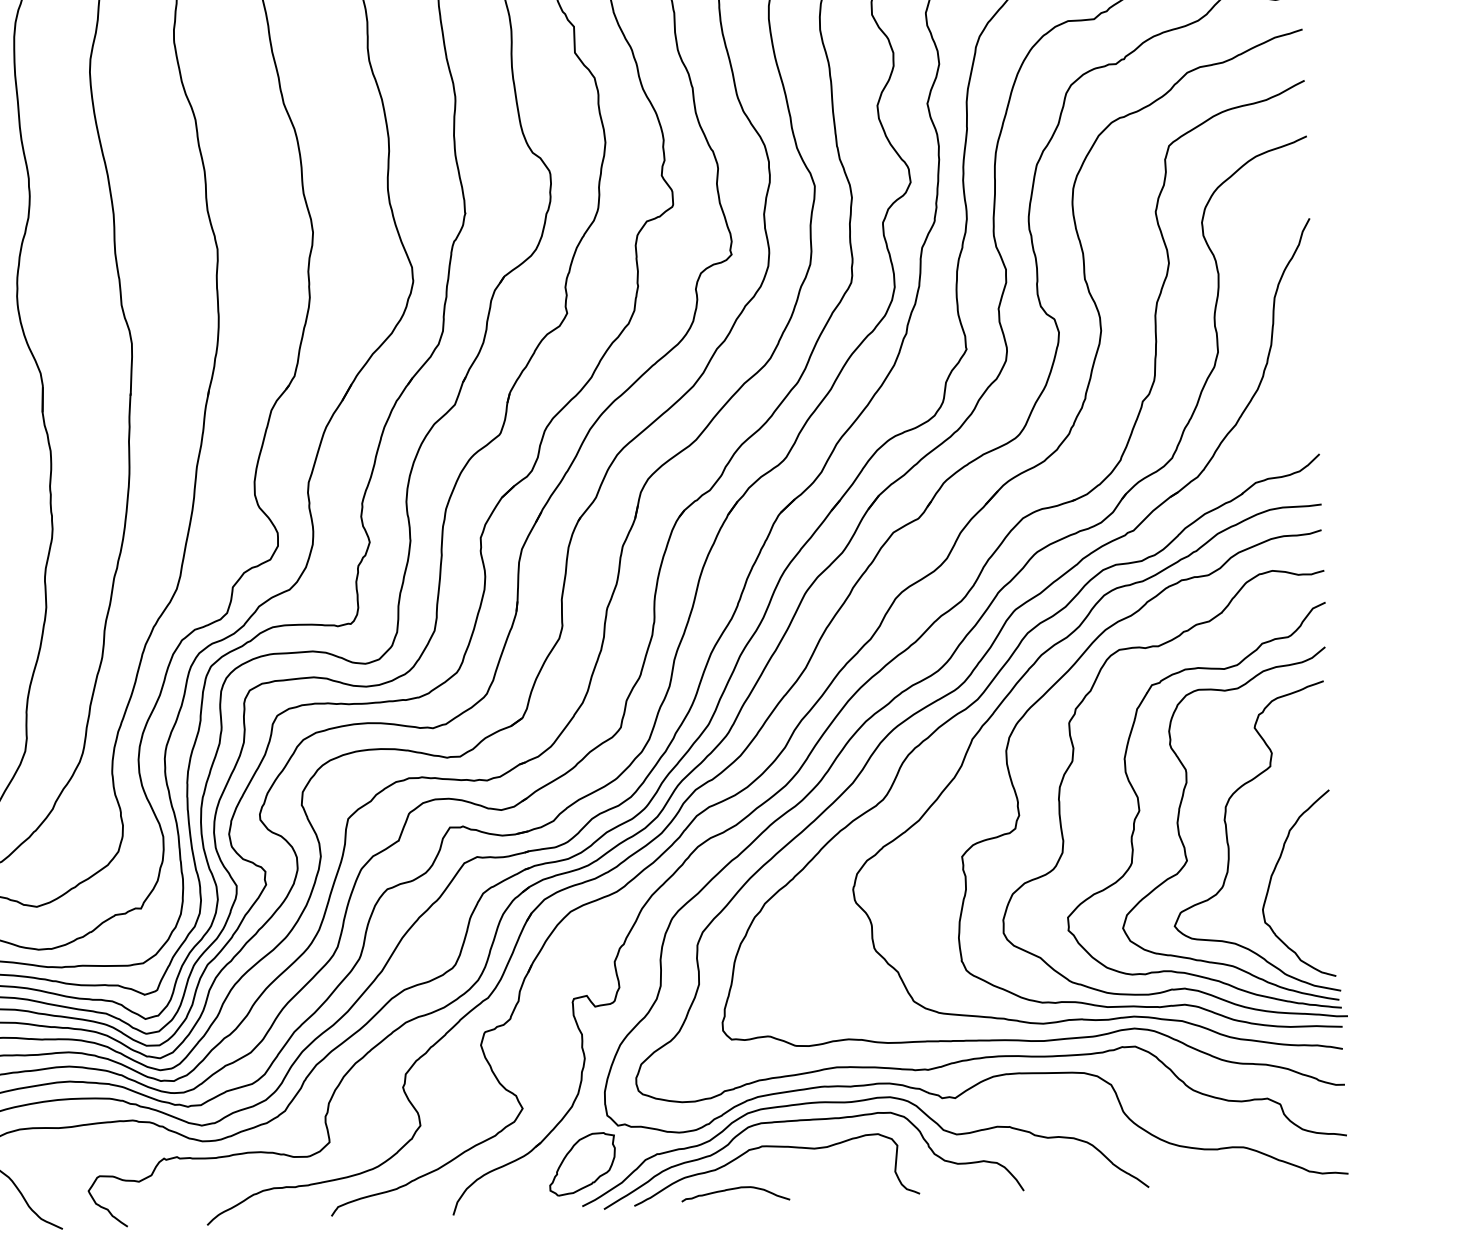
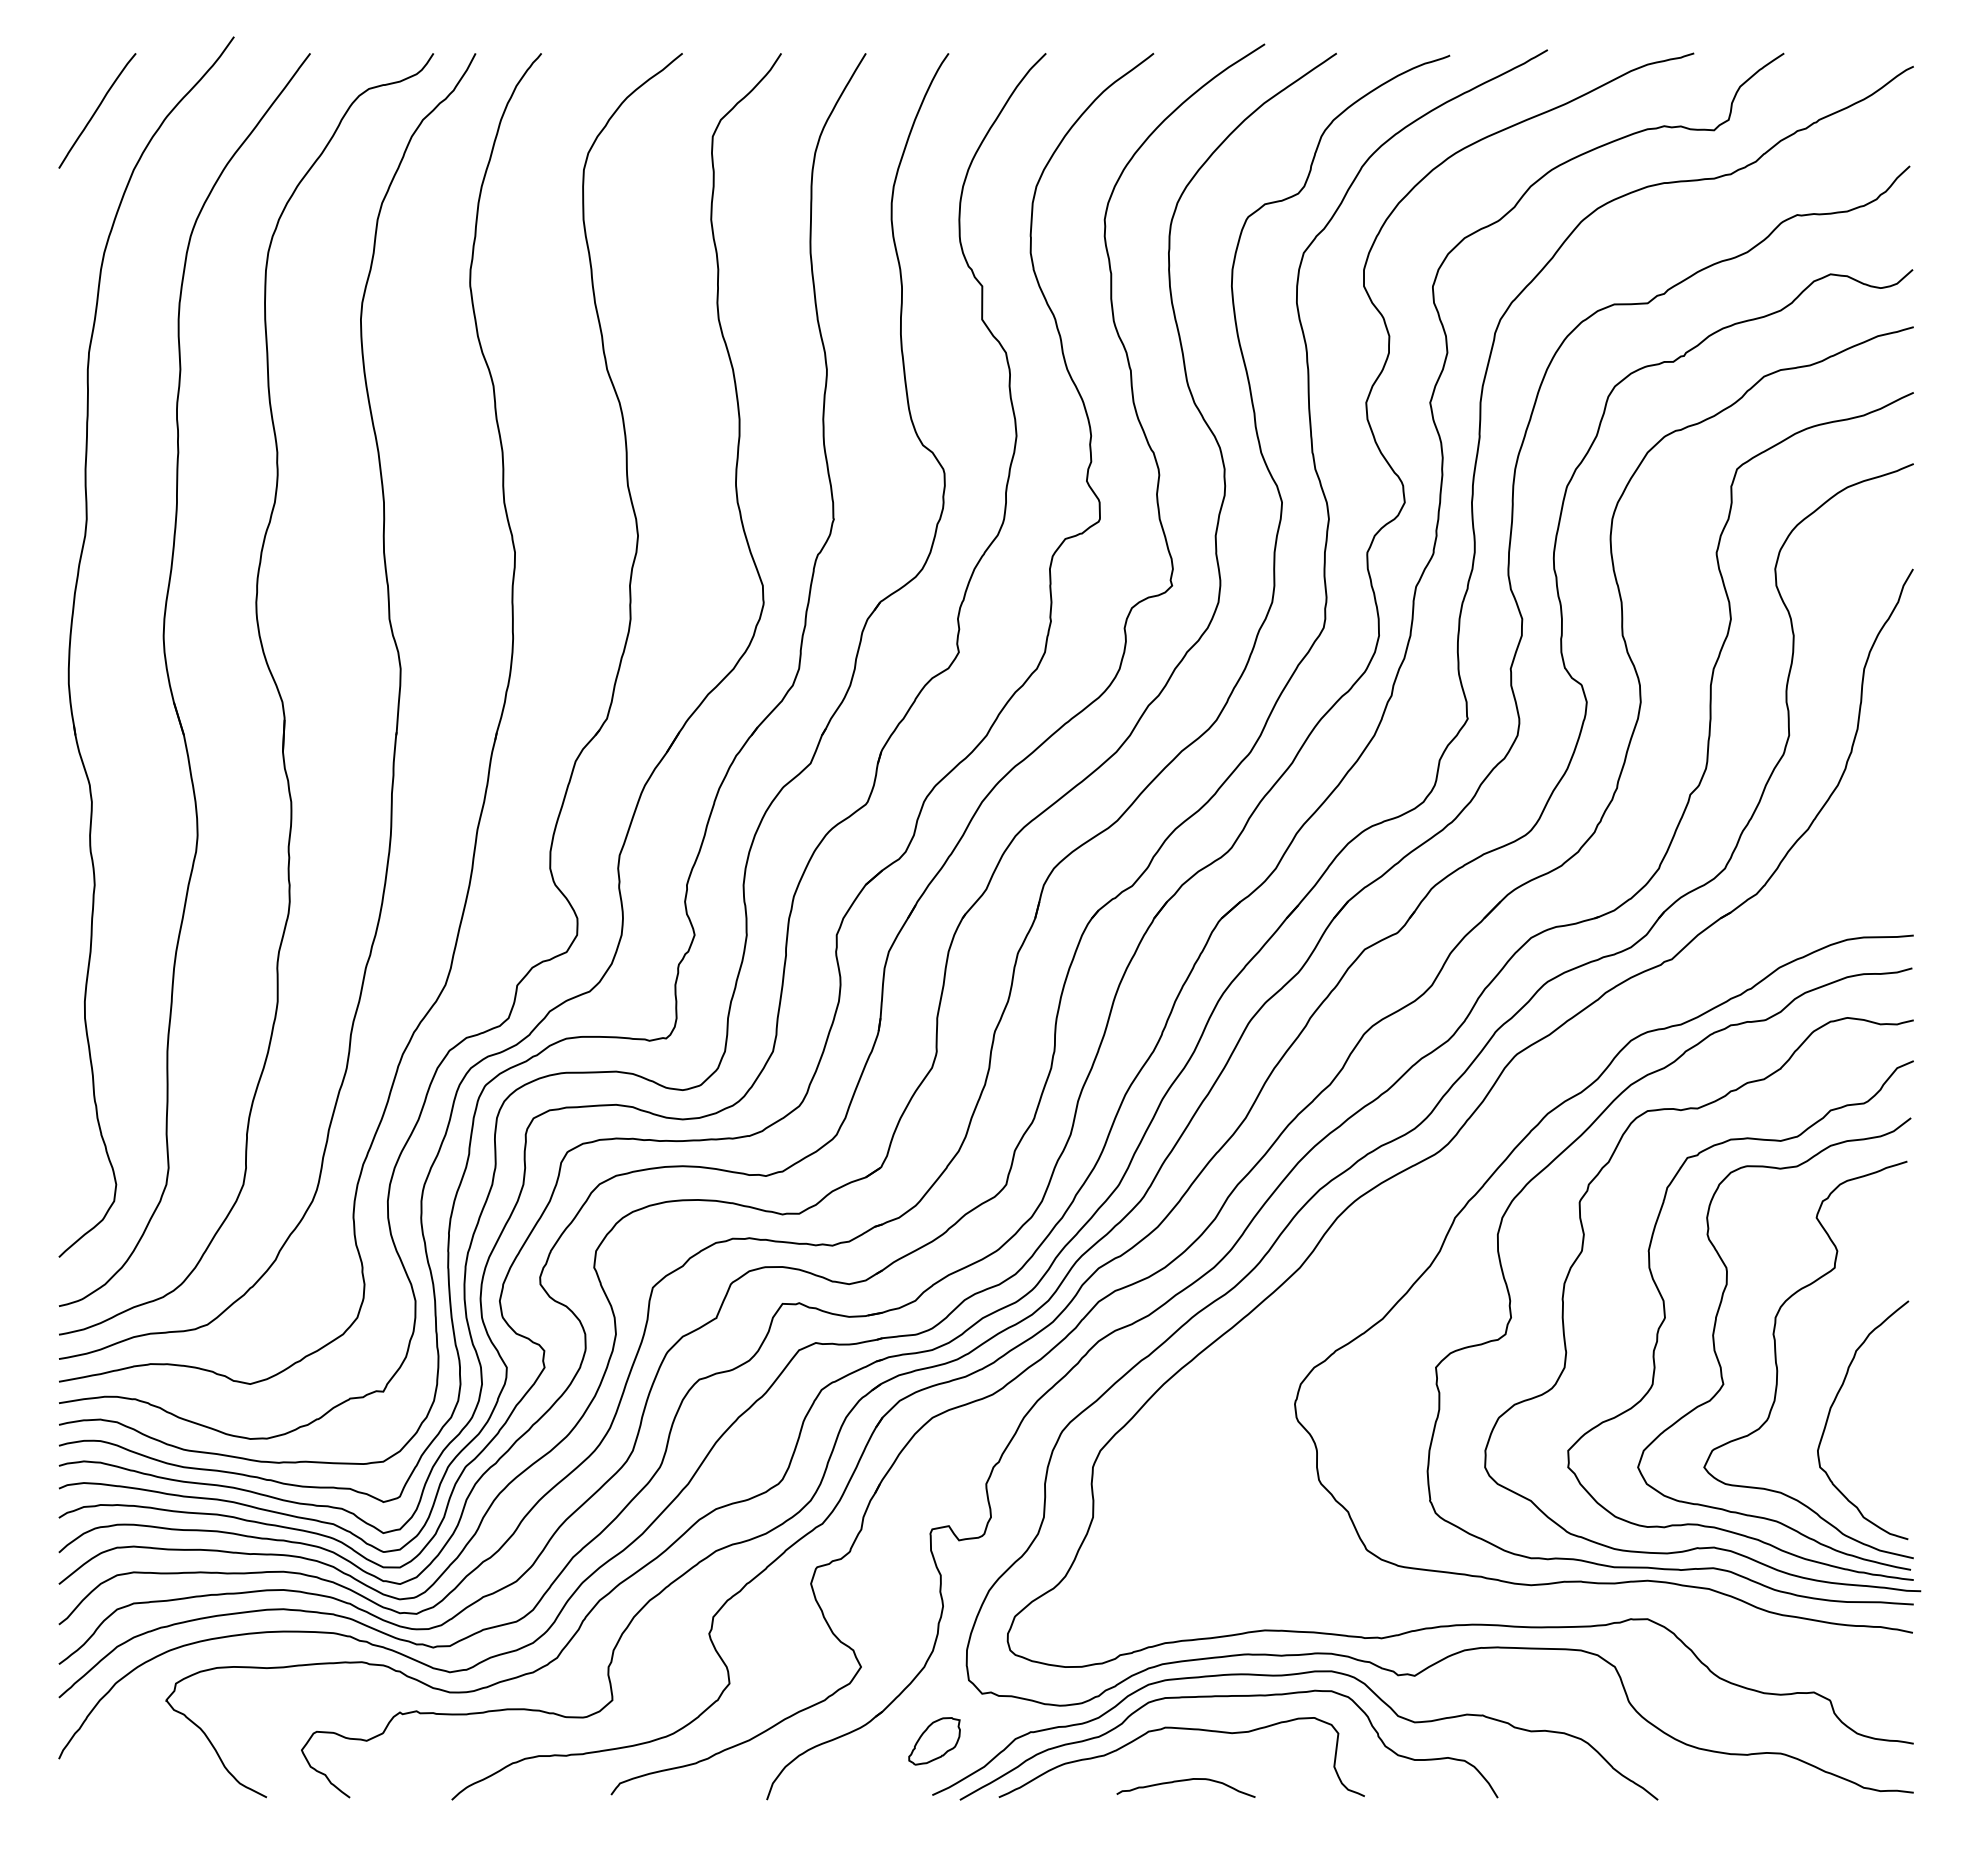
part: (966, 709) -> (1449, 1179), removed
part: (582, 1164) -> (934, 1741), size x0.6
curve: (735, 1189) -> (1185, 1781), moved

